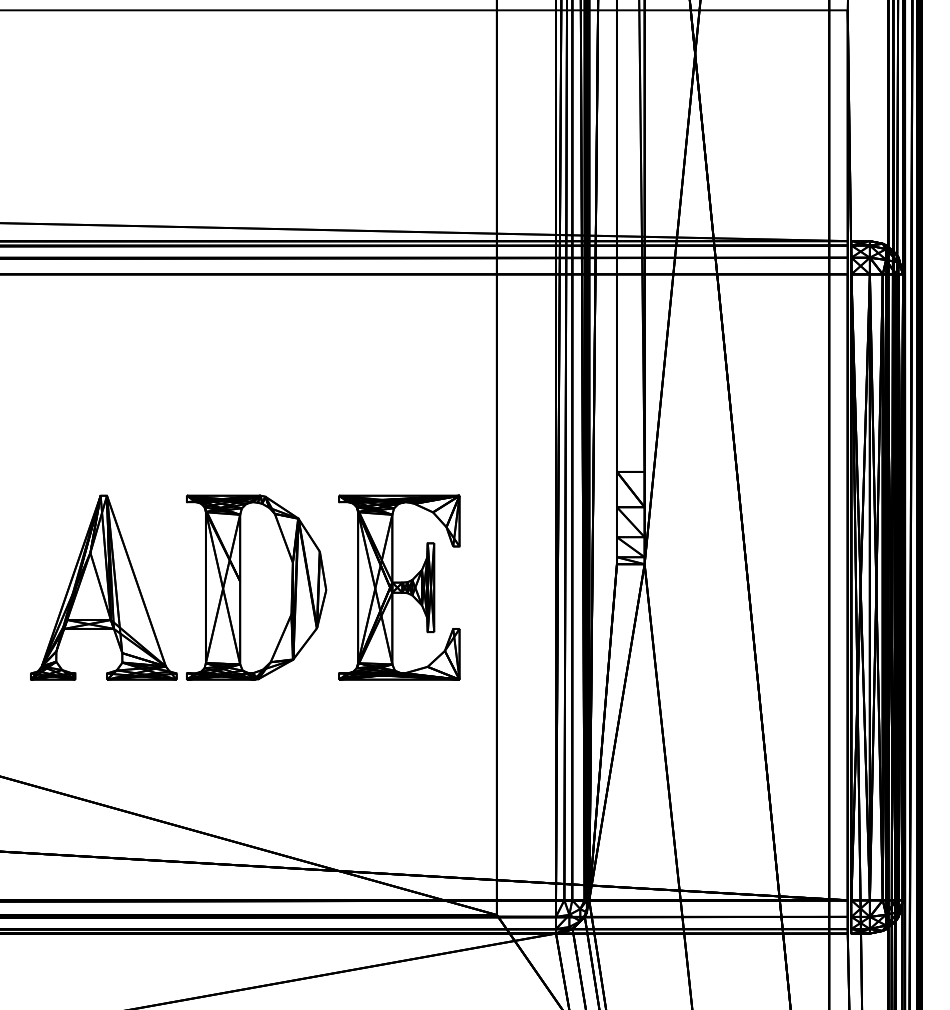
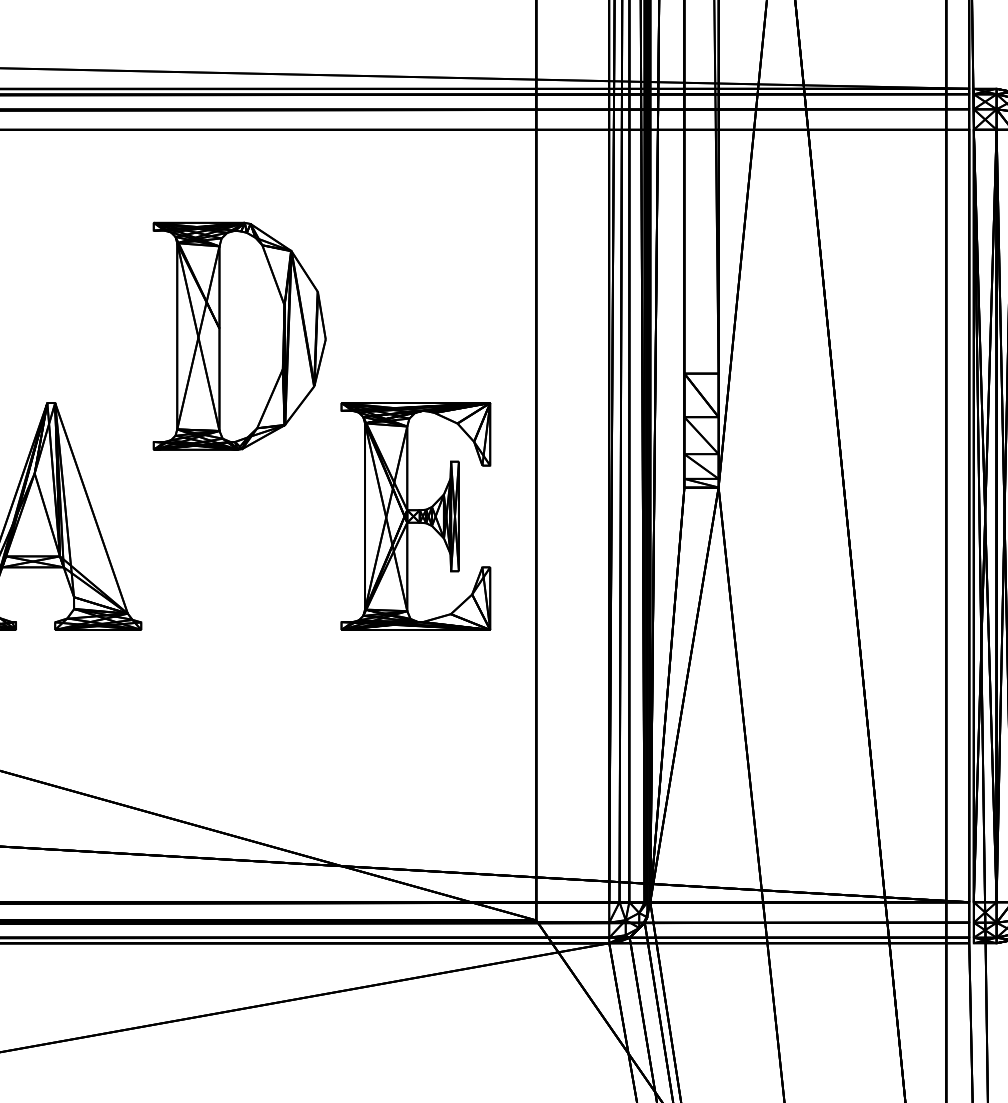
part: (256, 587) -> (239, 336), moved

